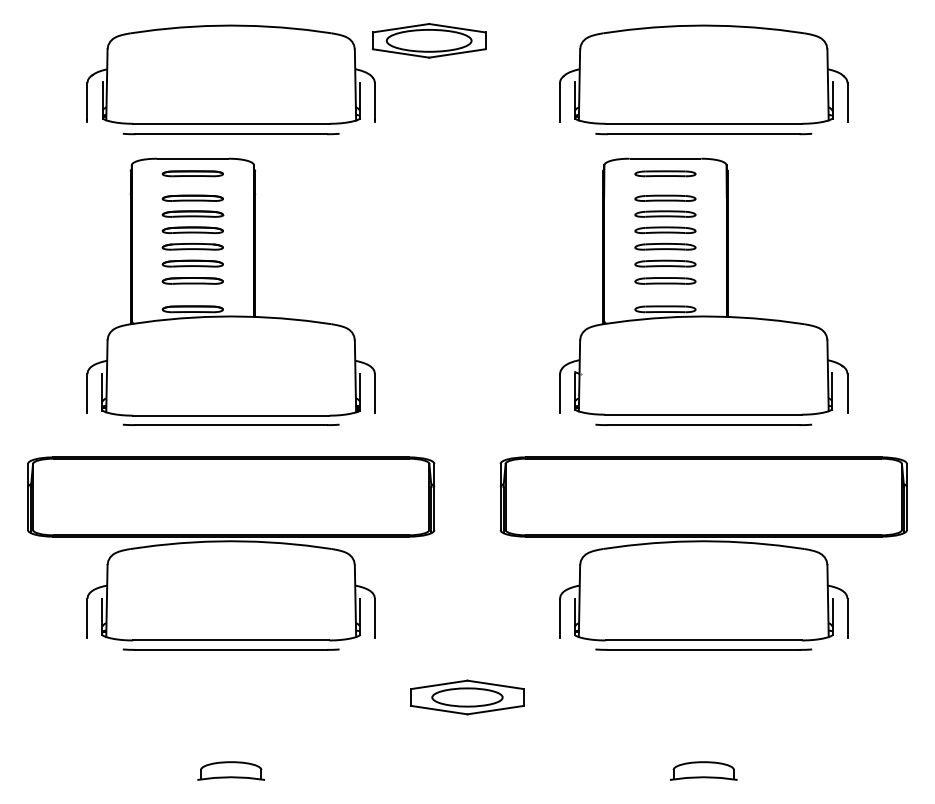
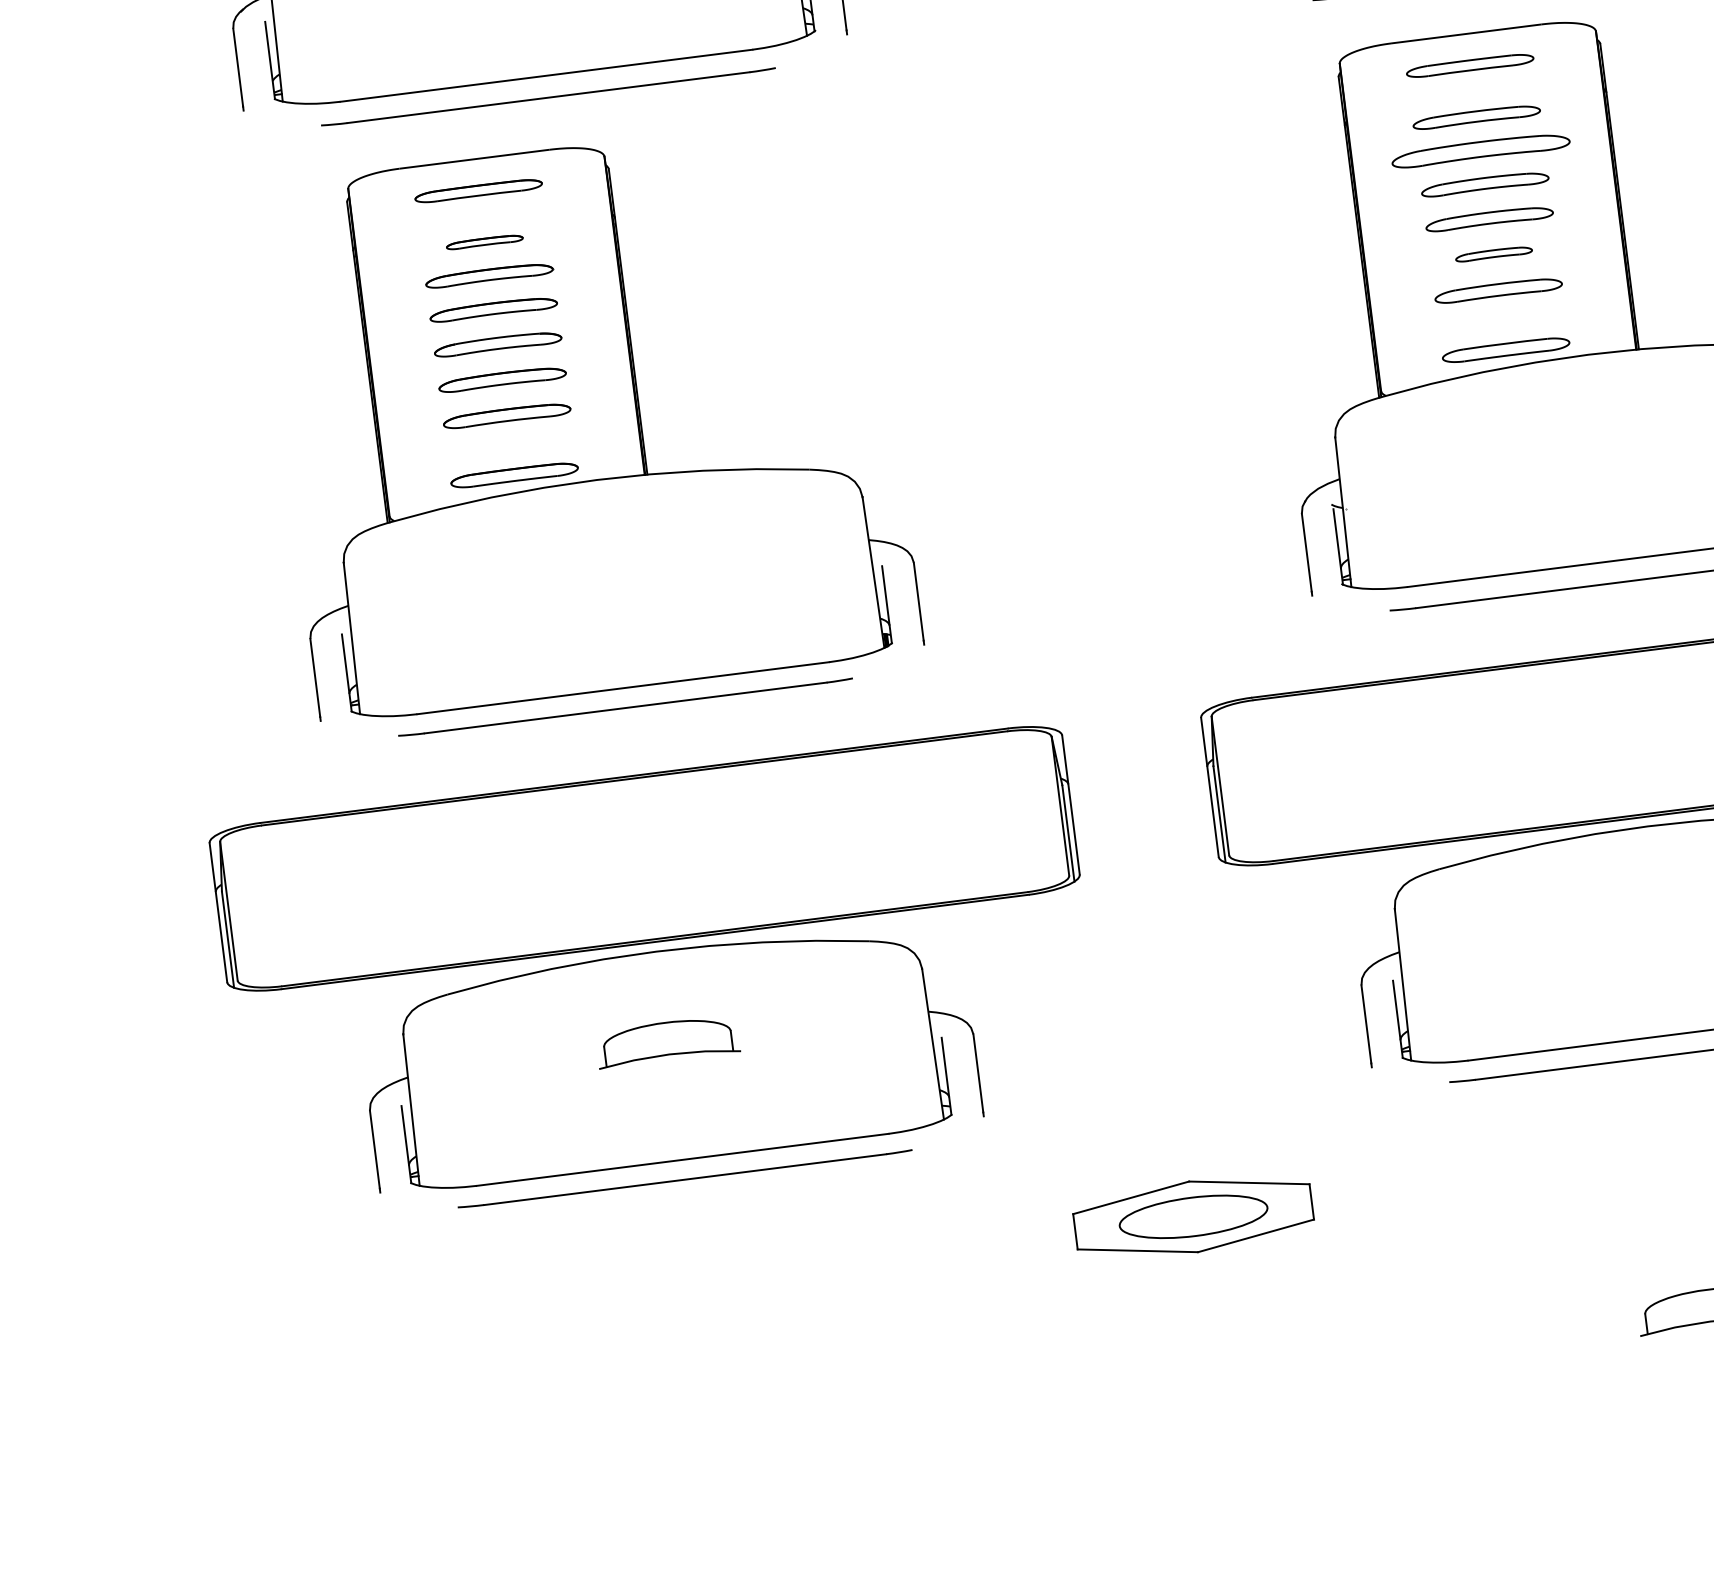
part: (192, 197) -> (484, 240), size x0.6
part: (665, 213) -> (1480, 148), size x1.4
part: (665, 263) -> (1493, 253), size x0.6
part: (230, 770) -> (666, 1040), moved

